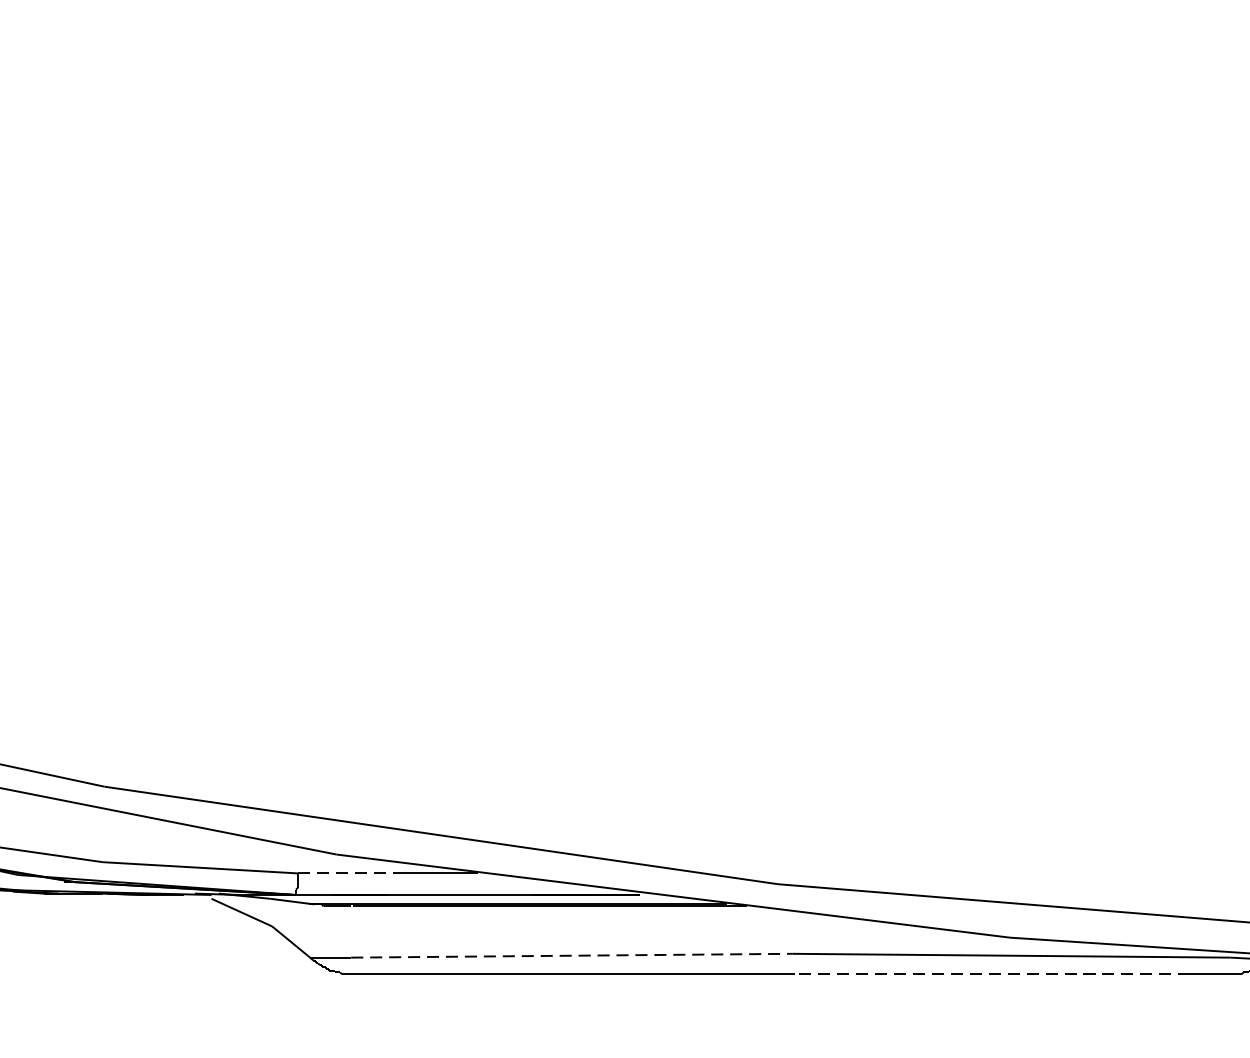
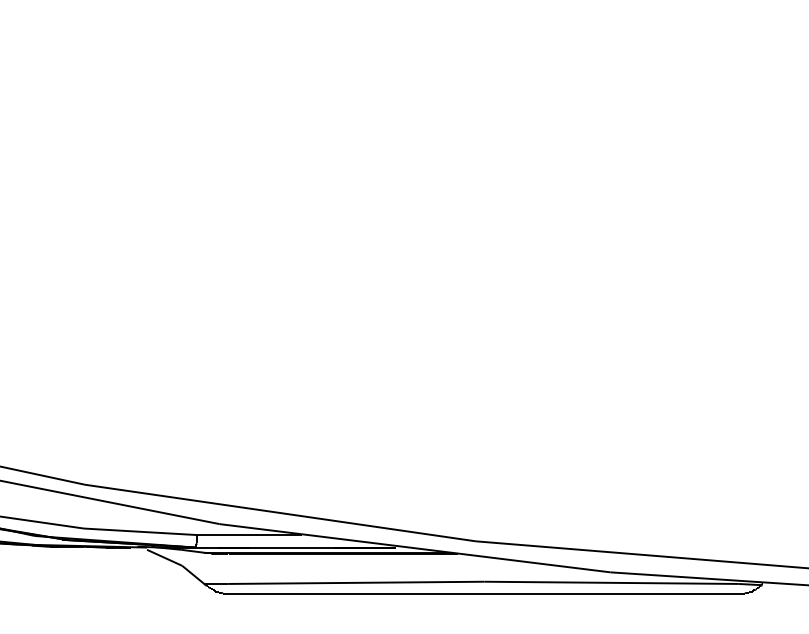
line: (350, 874) -> (227, 535), dashed -> solid
line: (572, 955) -> (356, 582), dashed -> solid
line: (992, 974) -> (600, 593), dashed -> solid

